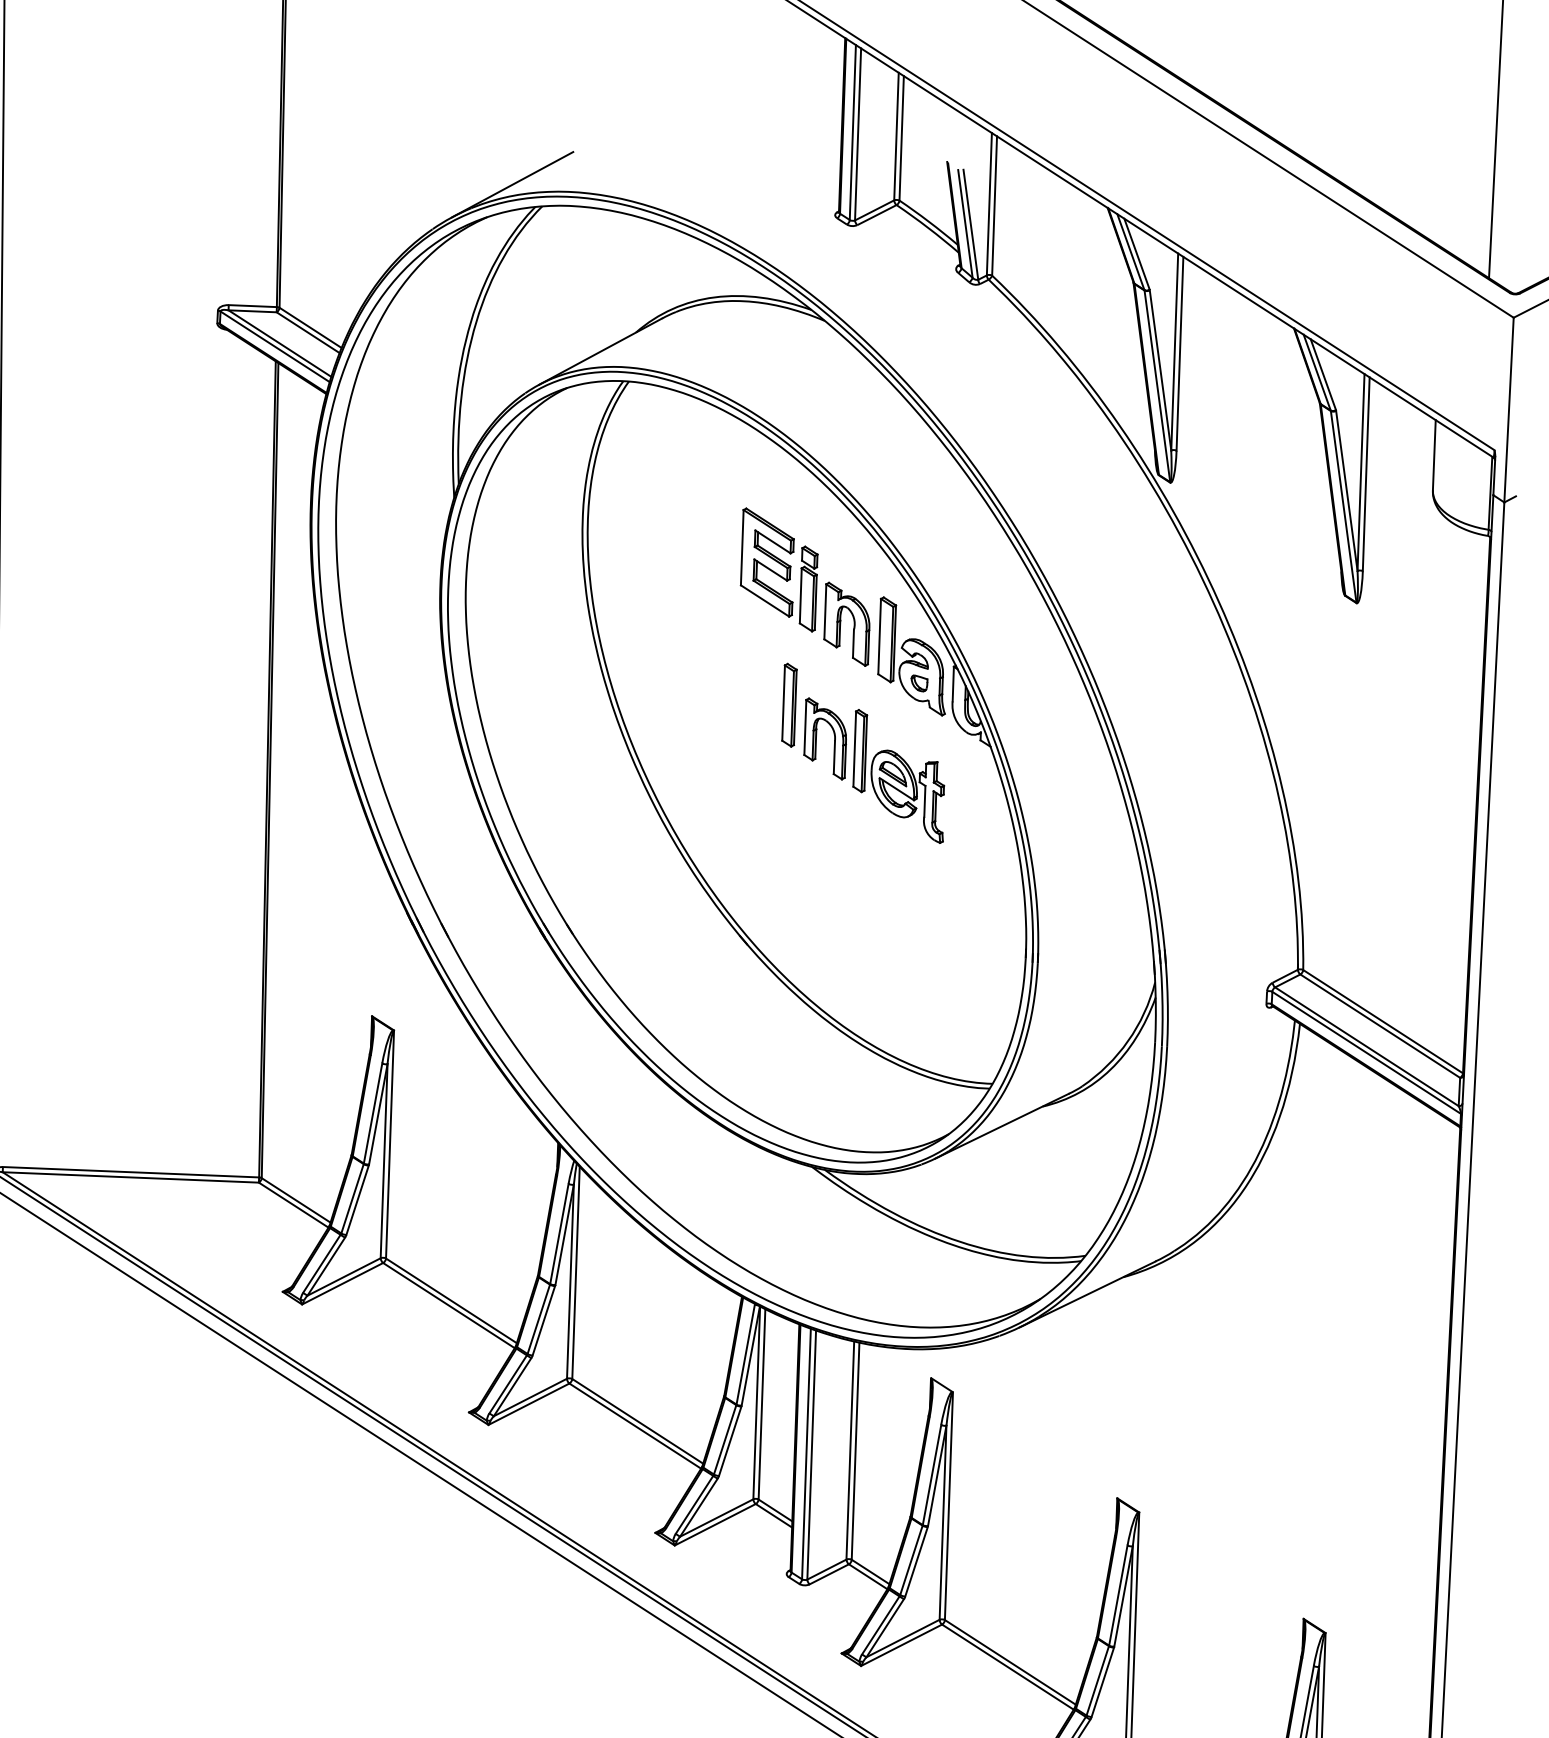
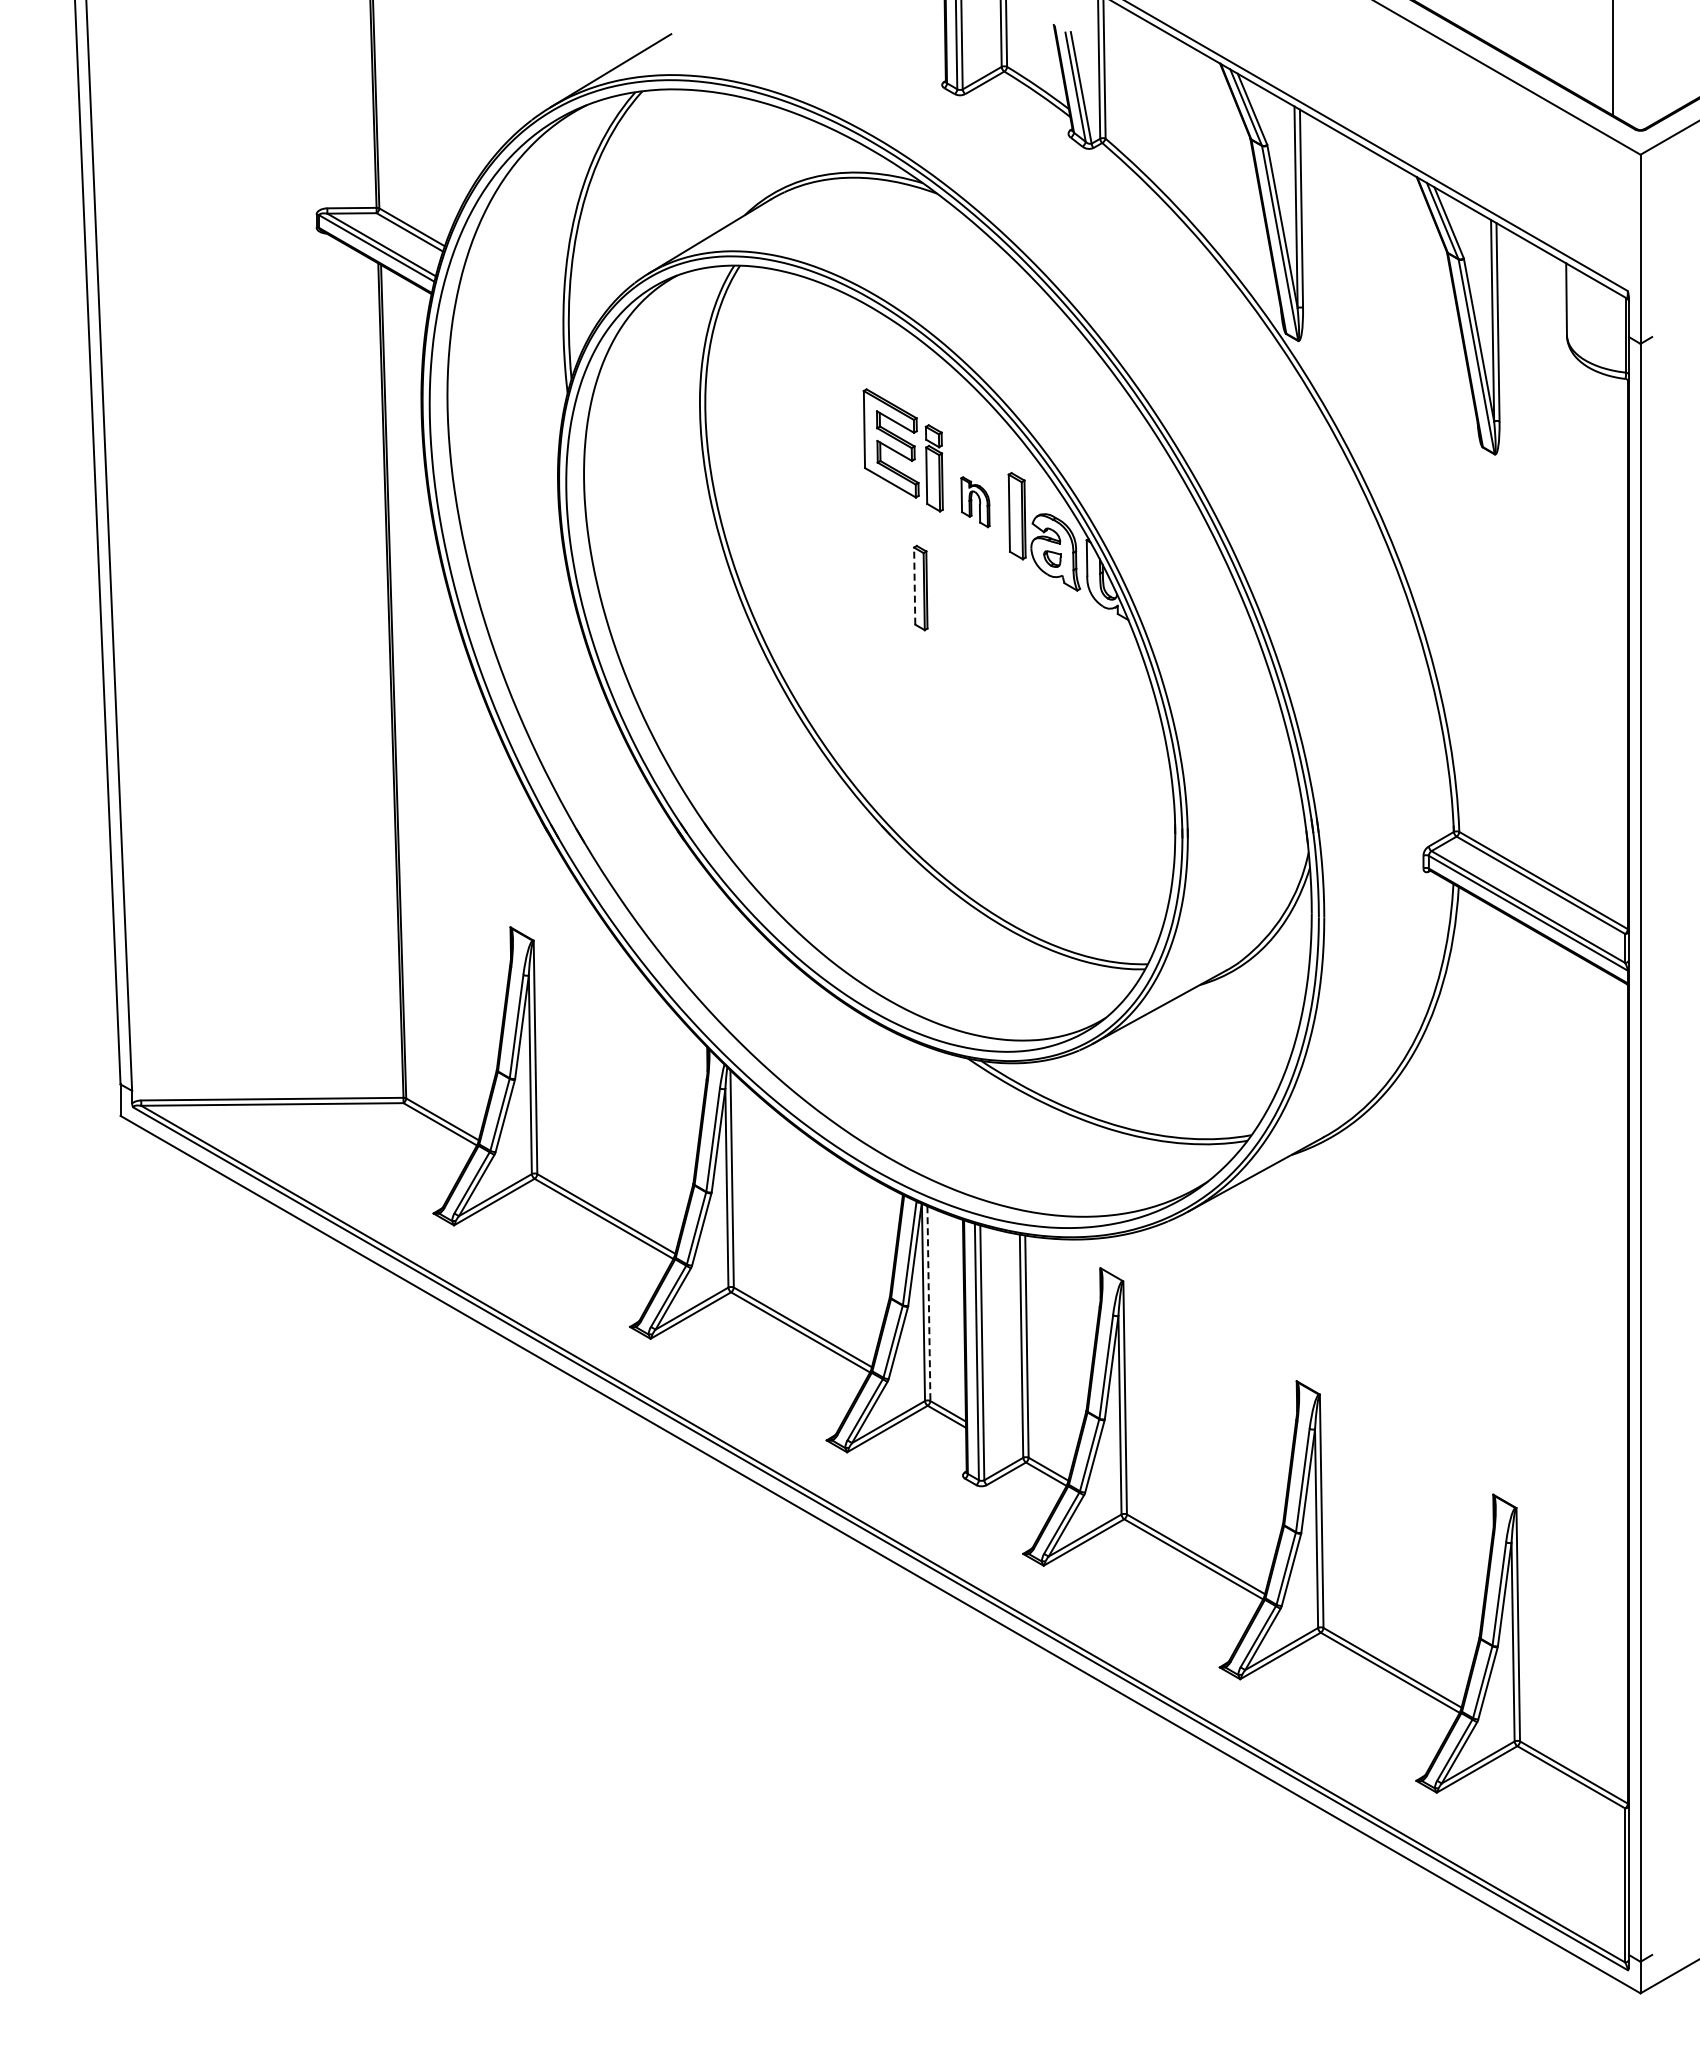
part: (847, 623) -> (975, 501), size x0.6
line: (783, 703) -> (914, 586), solid -> dashed
part: (873, 770) -> (1010, 650), removed
line: (761, 1405) -> (928, 1304), solid -> dashed

